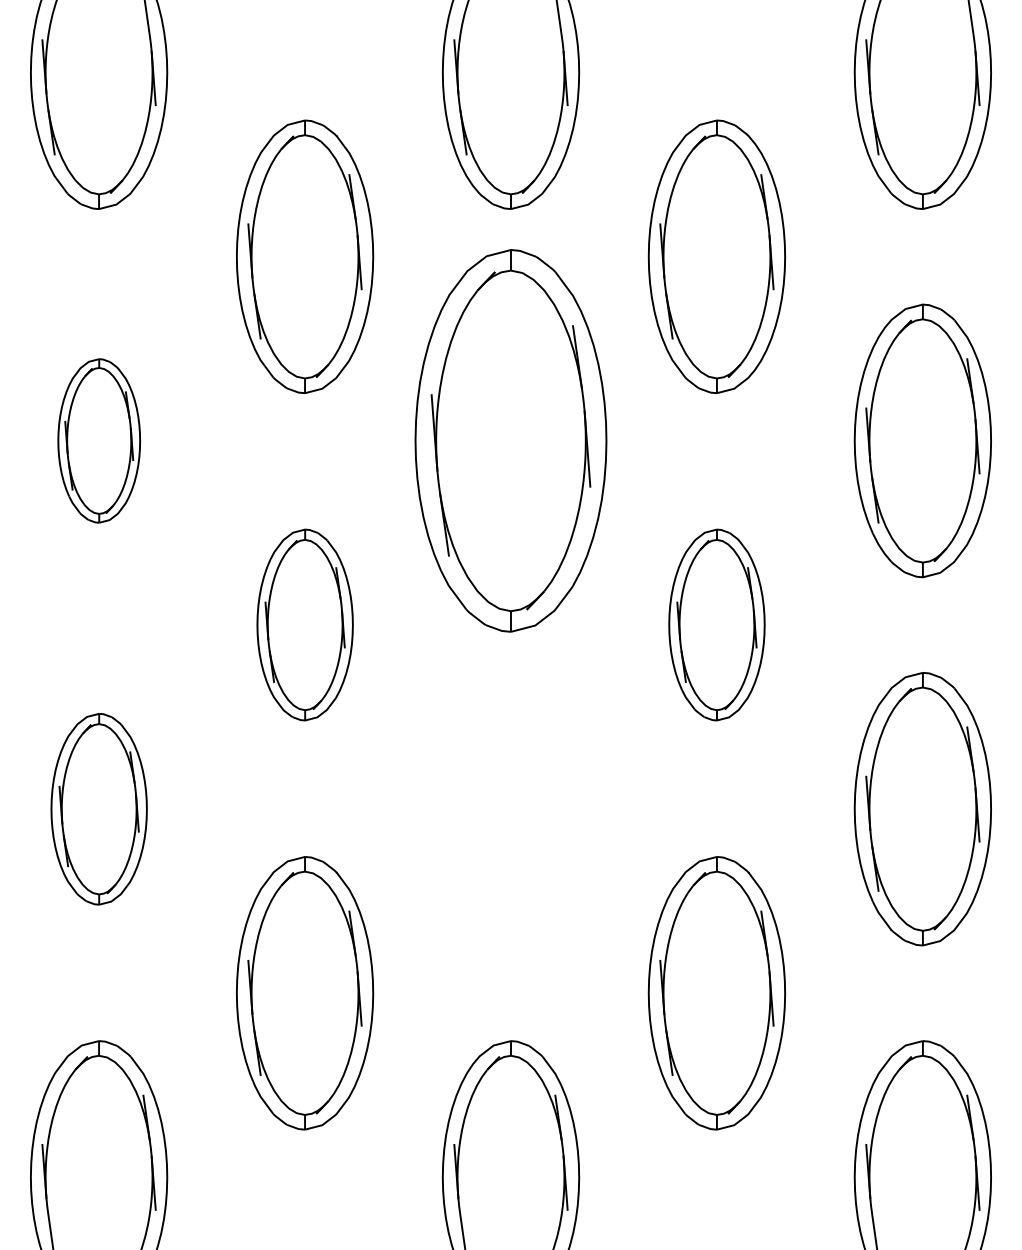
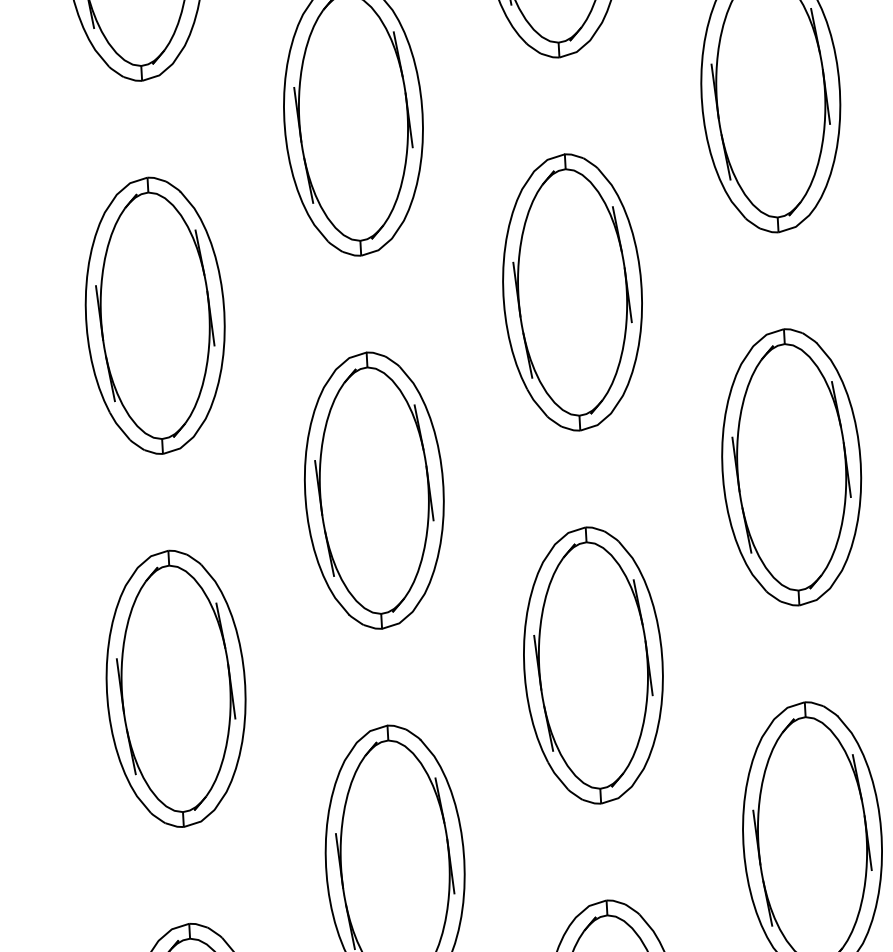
part: (99, 440) -> (155, 315), size x1.67
part: (510, 440) -> (572, 292), size x0.71
part: (305, 624) -> (374, 490), size x1.43
part: (716, 624) -> (791, 466), size x1.43
part: (99, 809) -> (176, 689), size x1.43
part: (510, 809) -> (592, 665), added

